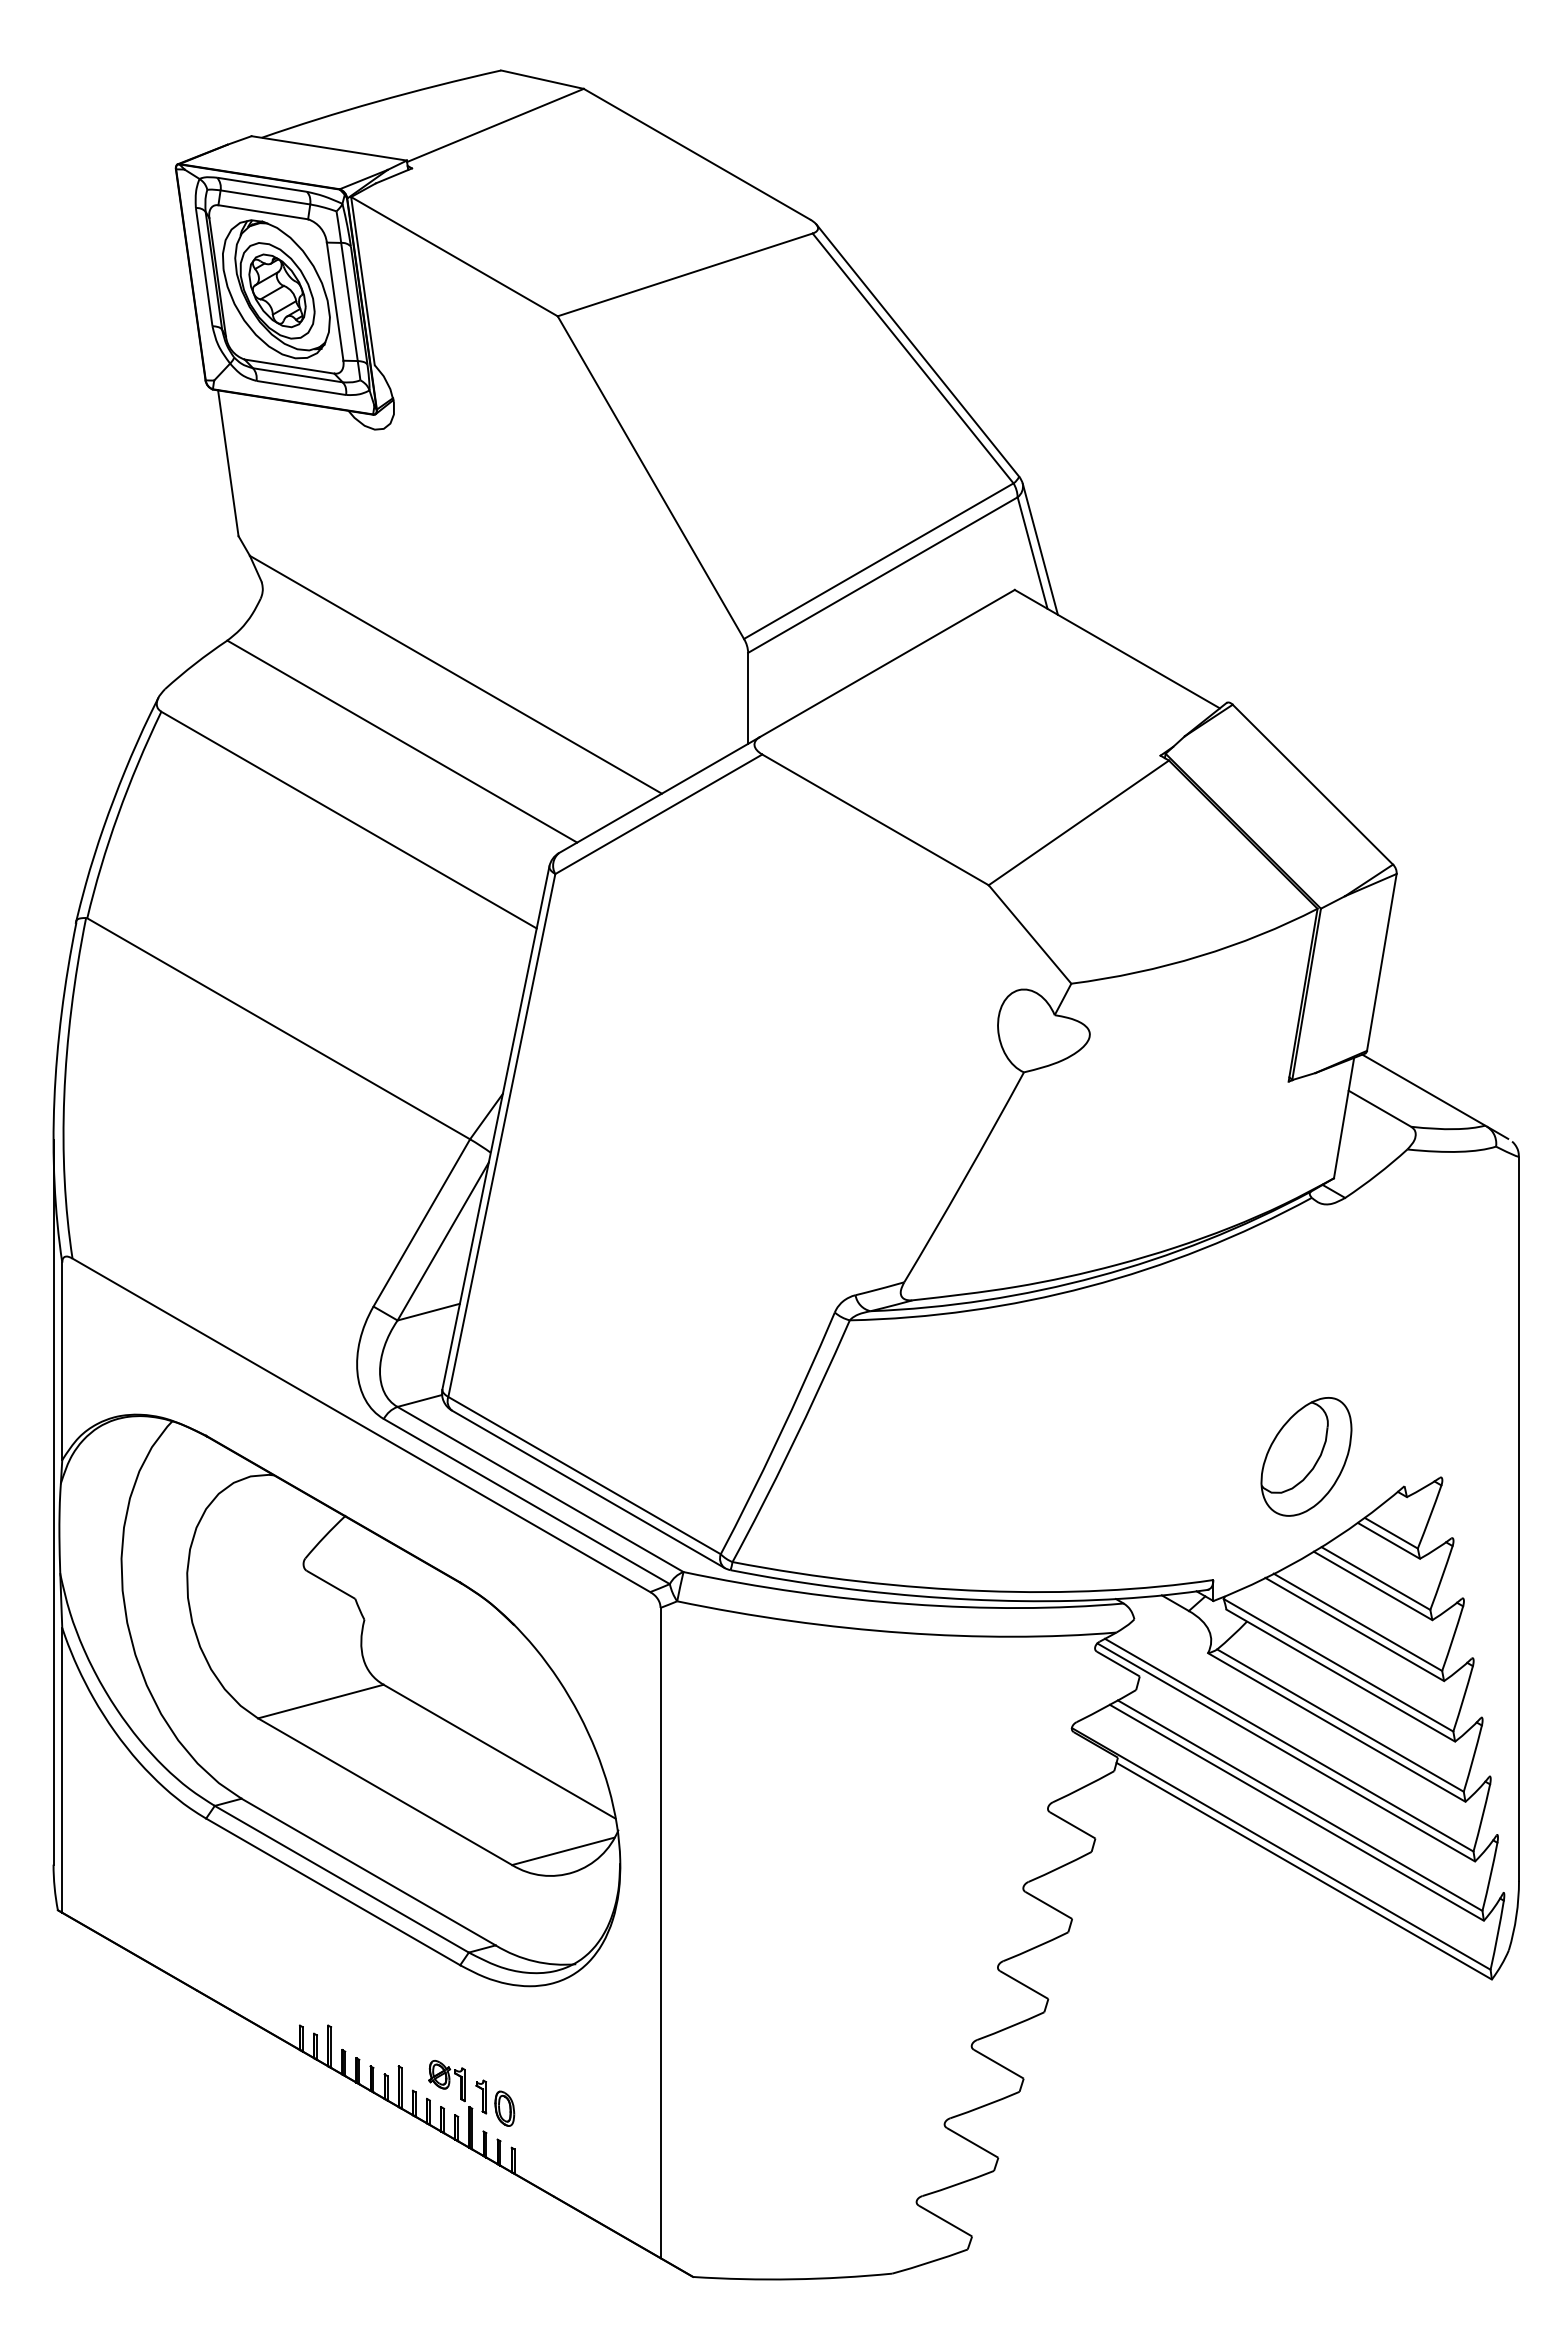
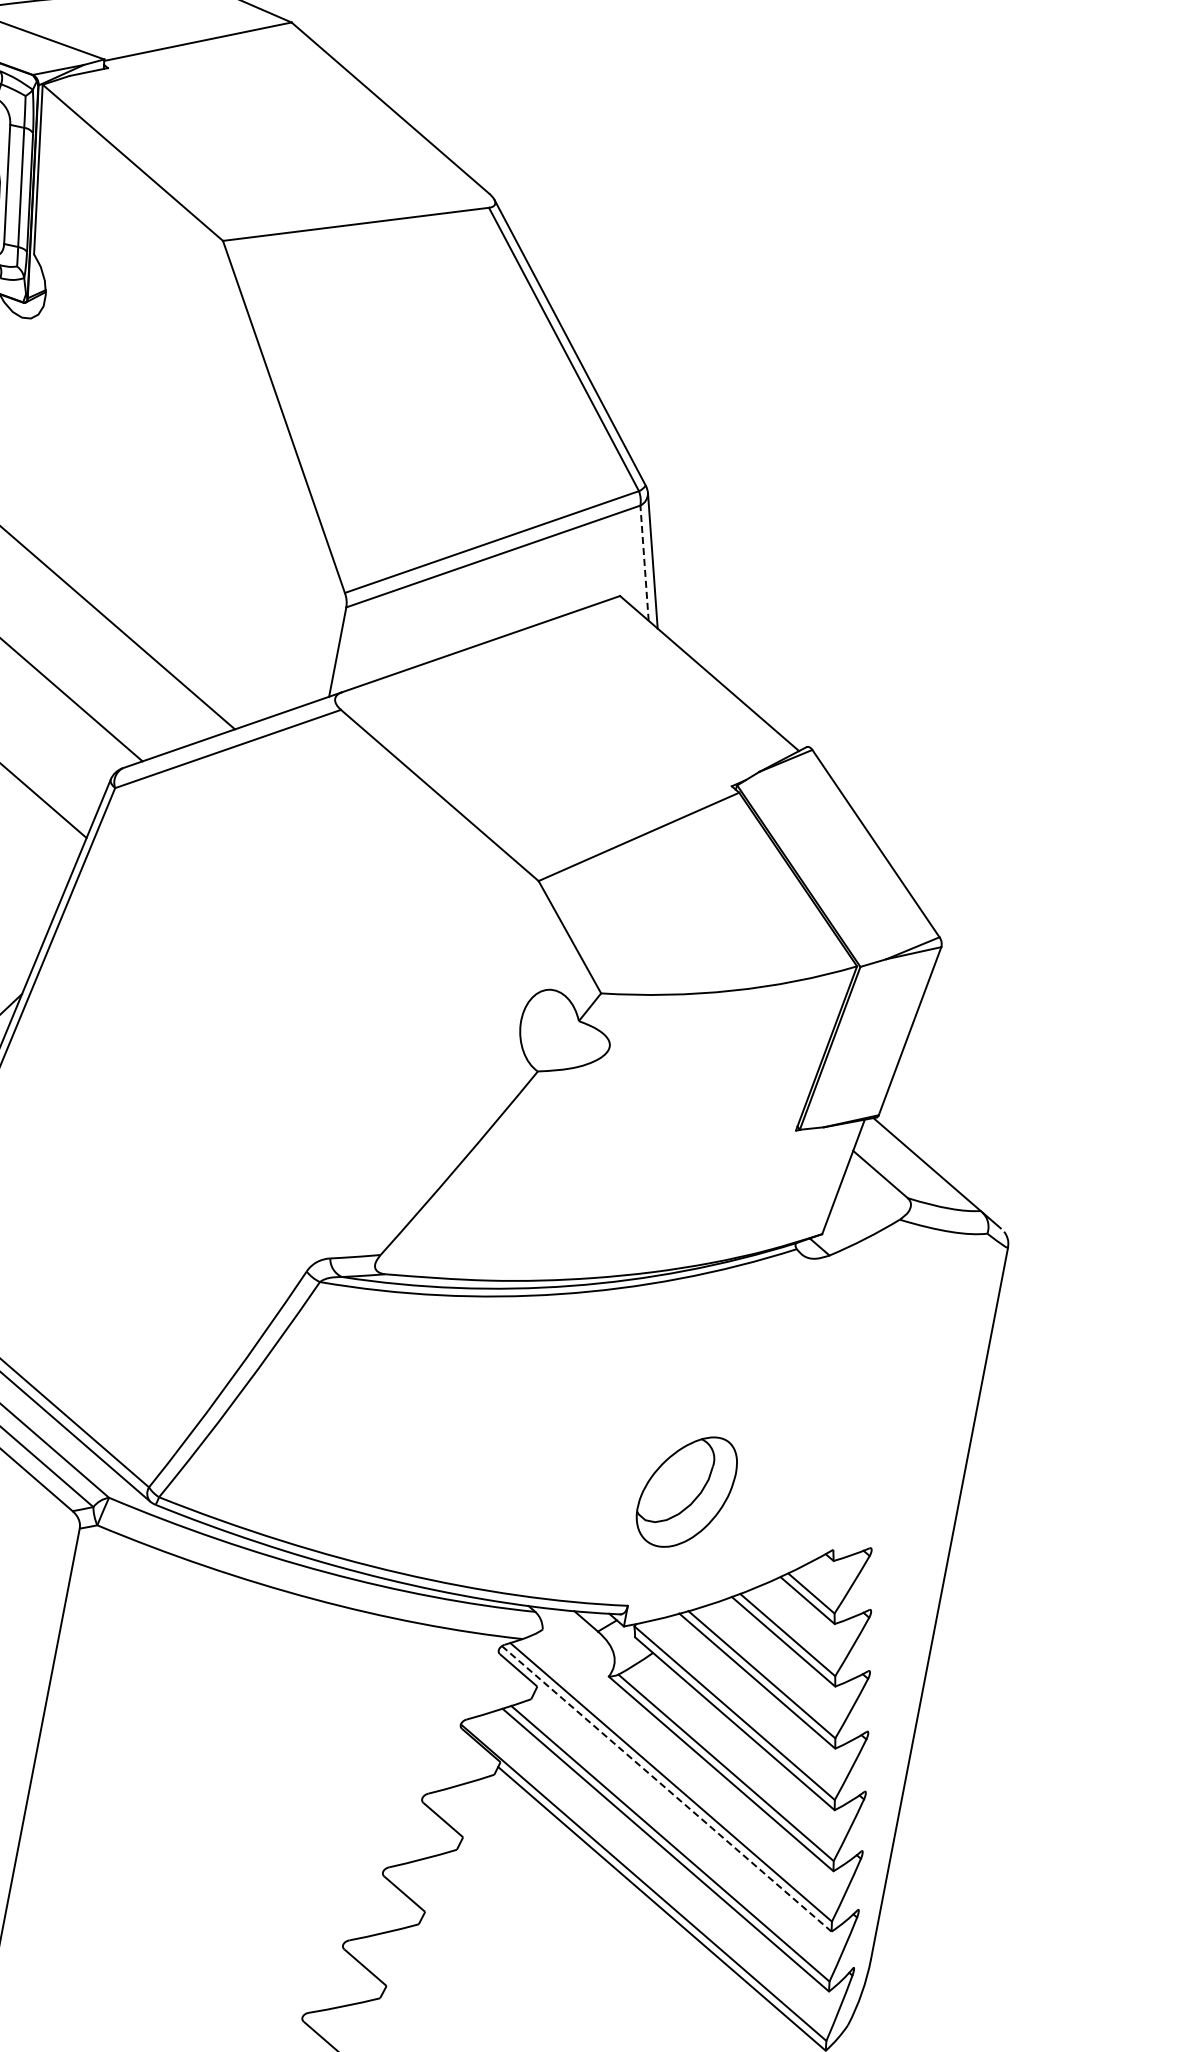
line: (1032, 553) -> (644, 563), solid -> dashed
part: (1306, 1456) -> (686, 1491), moved
line: (1285, 1752) -> (666, 1788), solid -> dashed

